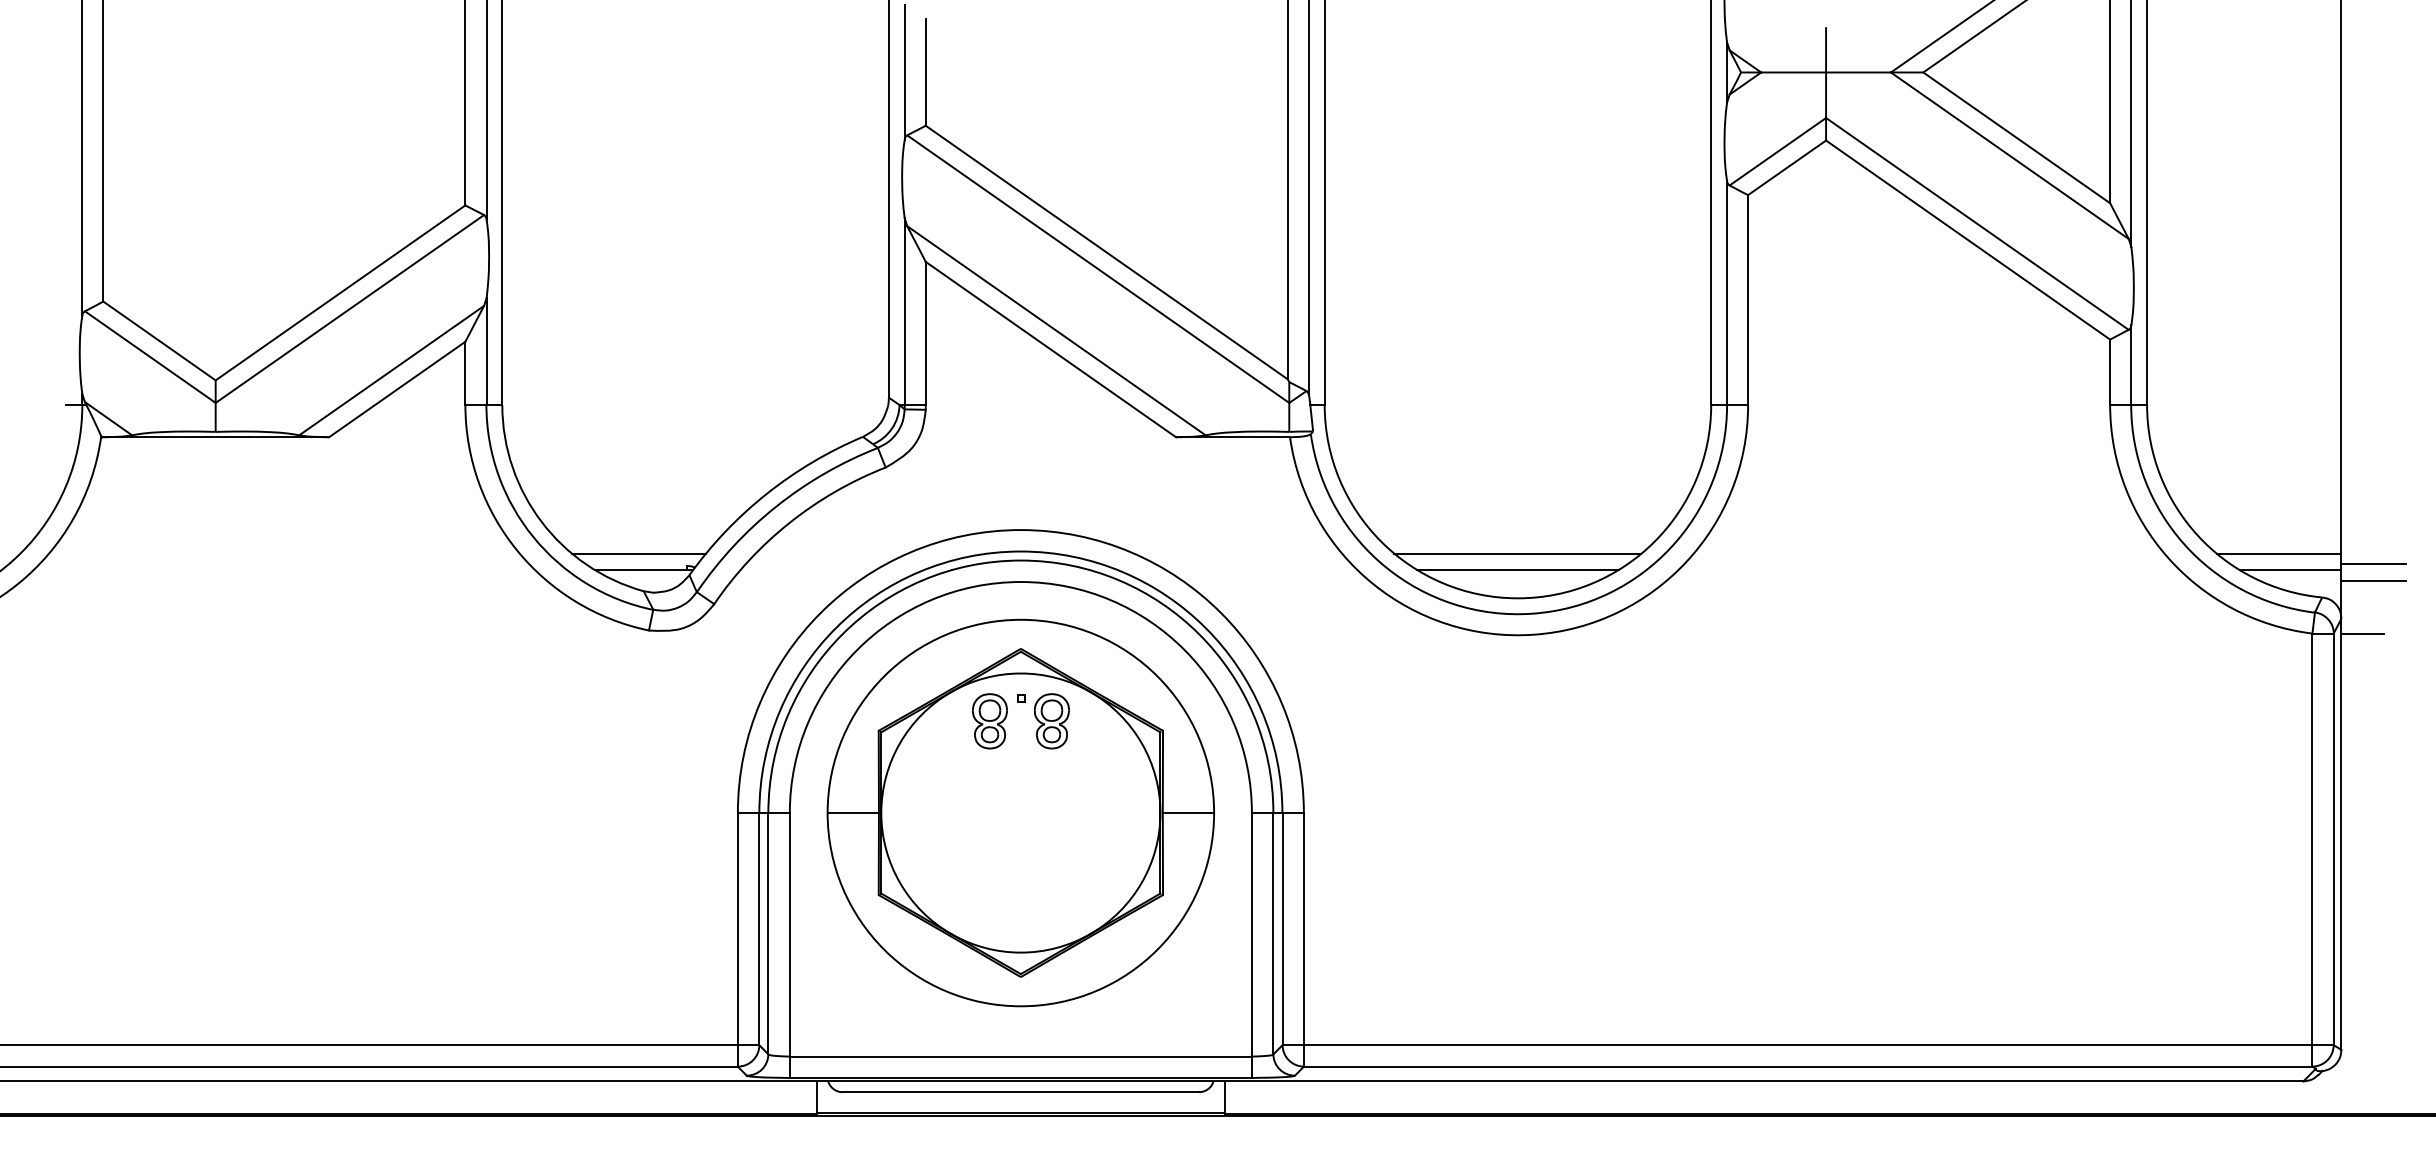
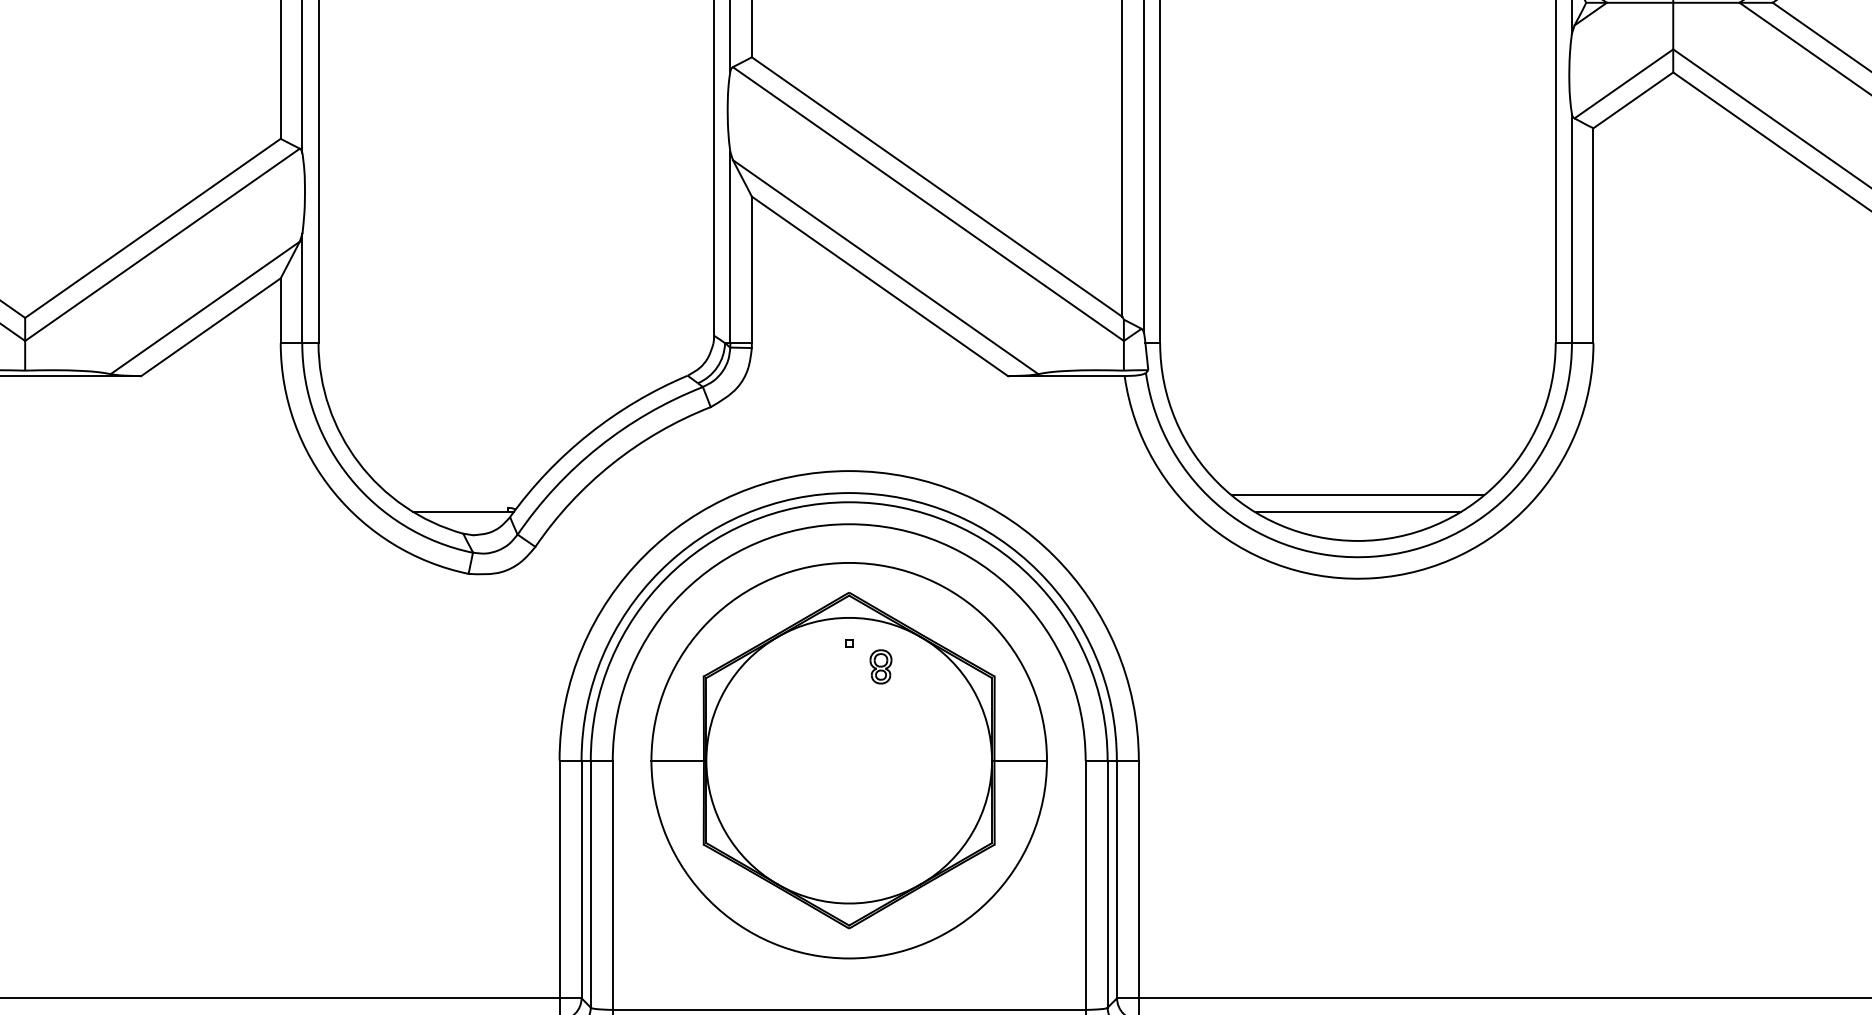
line: (638, 553) -> (457, 495), removed
part: (989, 721) -> (817, 667), removed
part: (1051, 721) -> (880, 667), size x0.6

